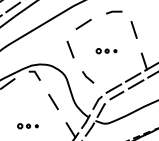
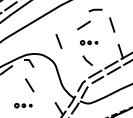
line: (83, 24) -> (83, 25), moved
line: (87, 77) -> (87, 60), moved
line: (53, 102) -> (29, 85), moved

